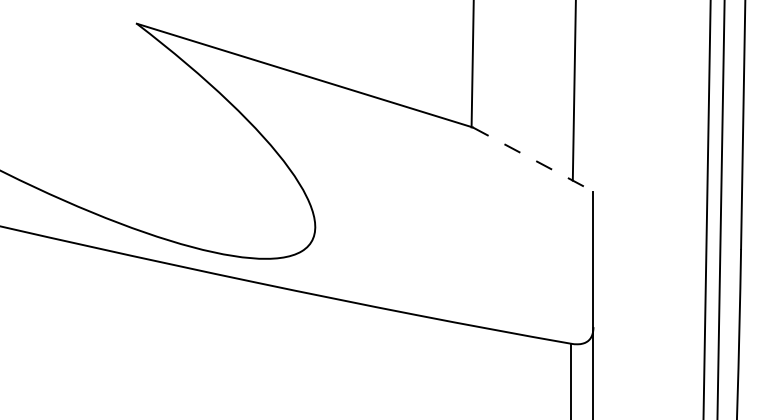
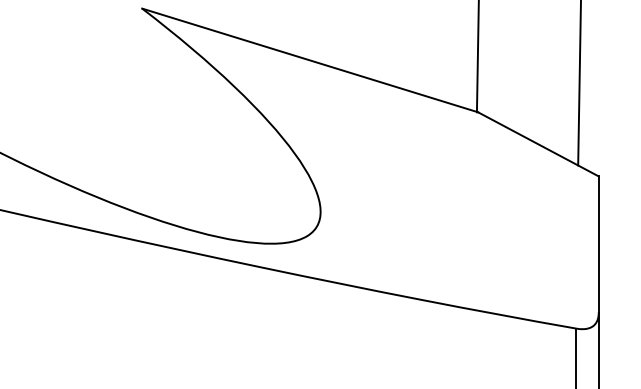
line: (533, 159) -> (538, 144), dashed -> solid

